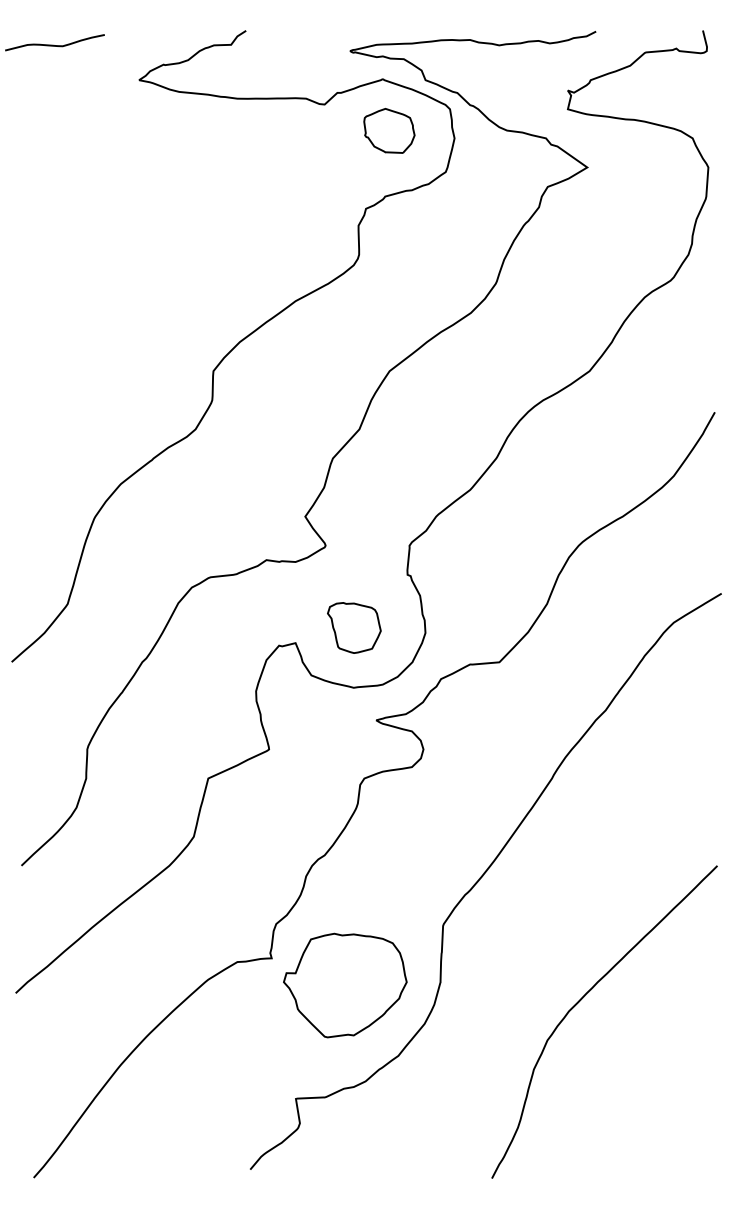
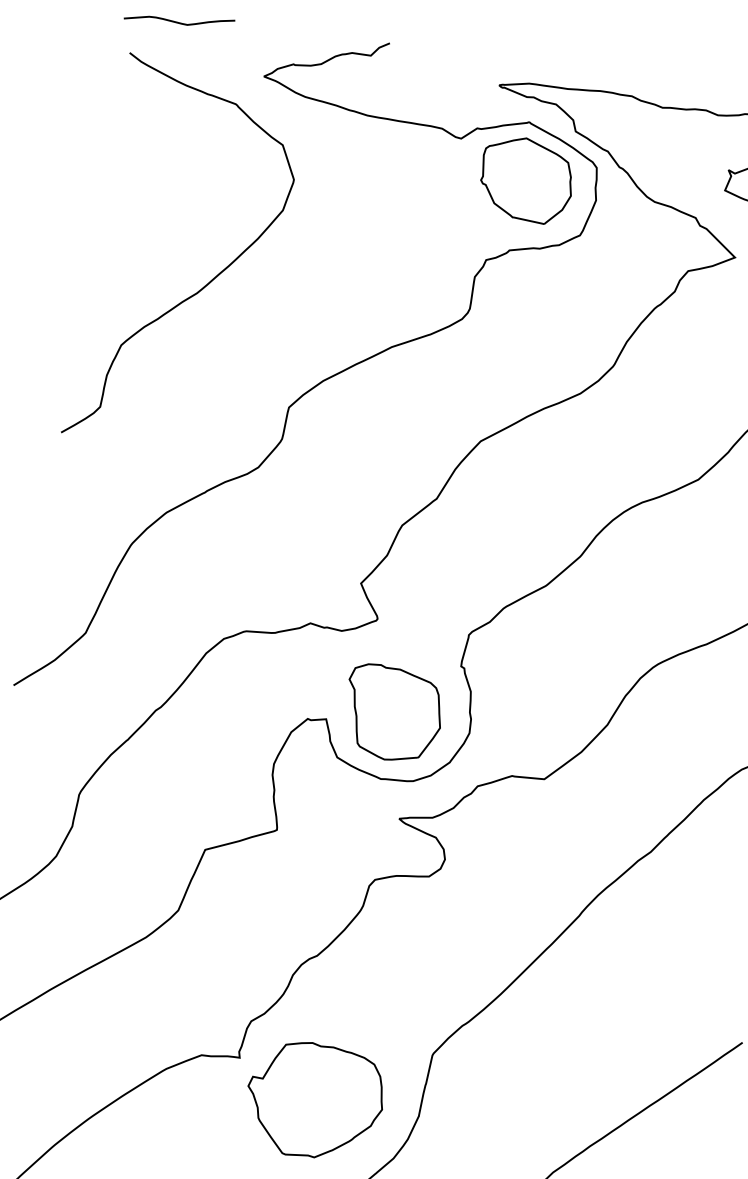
part: (389, 130) -> (526, 179), size x1.67
curve: (121, 272) -> (207, 282), added
part: (354, 627) -> (393, 713), size x1.67

